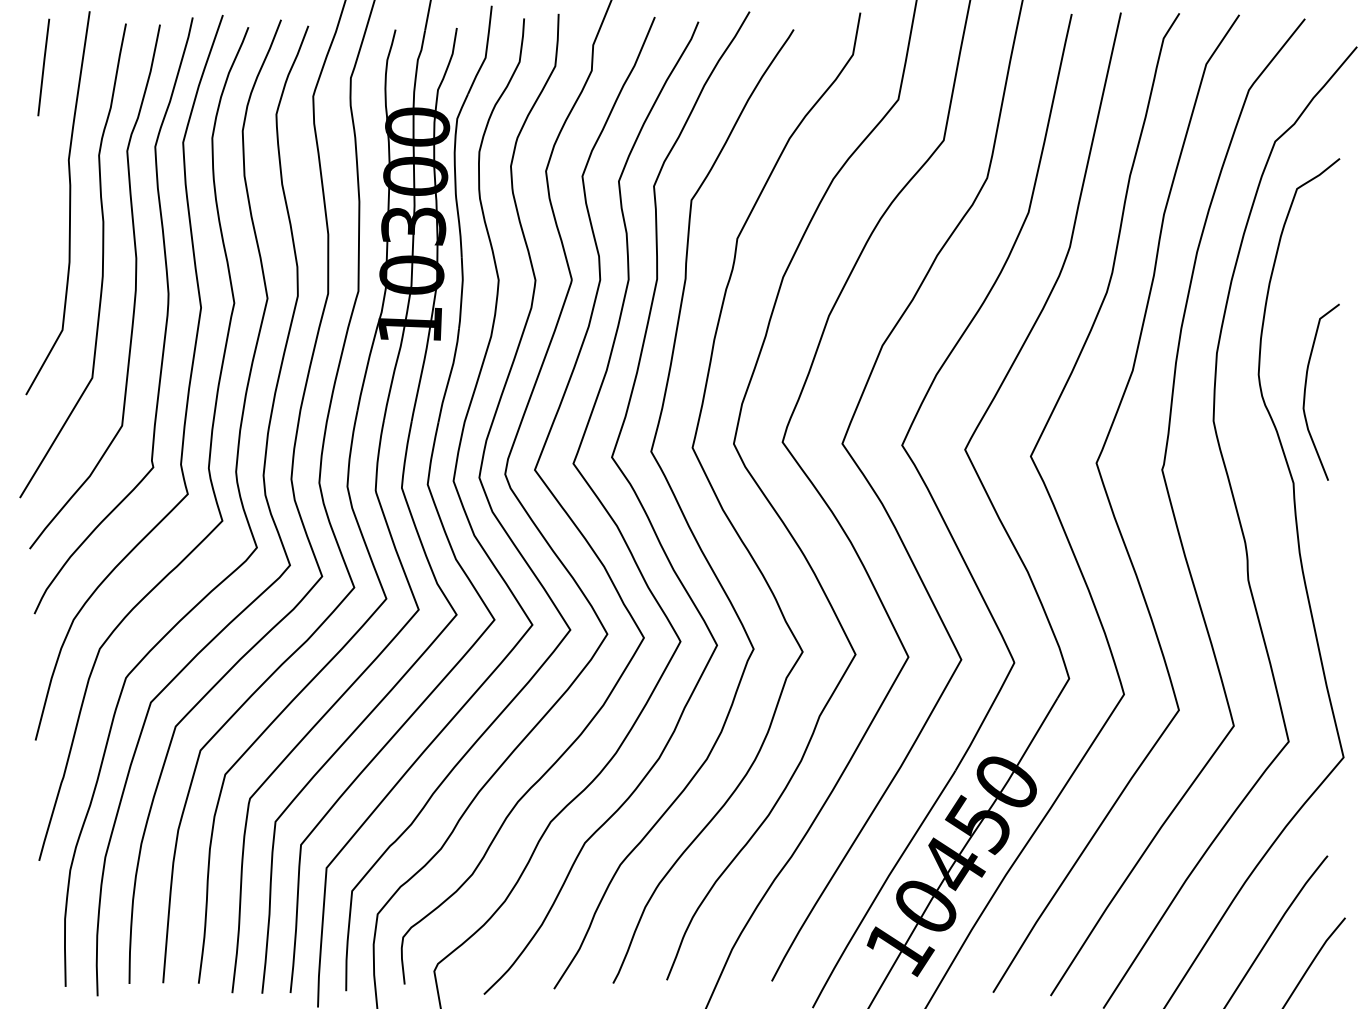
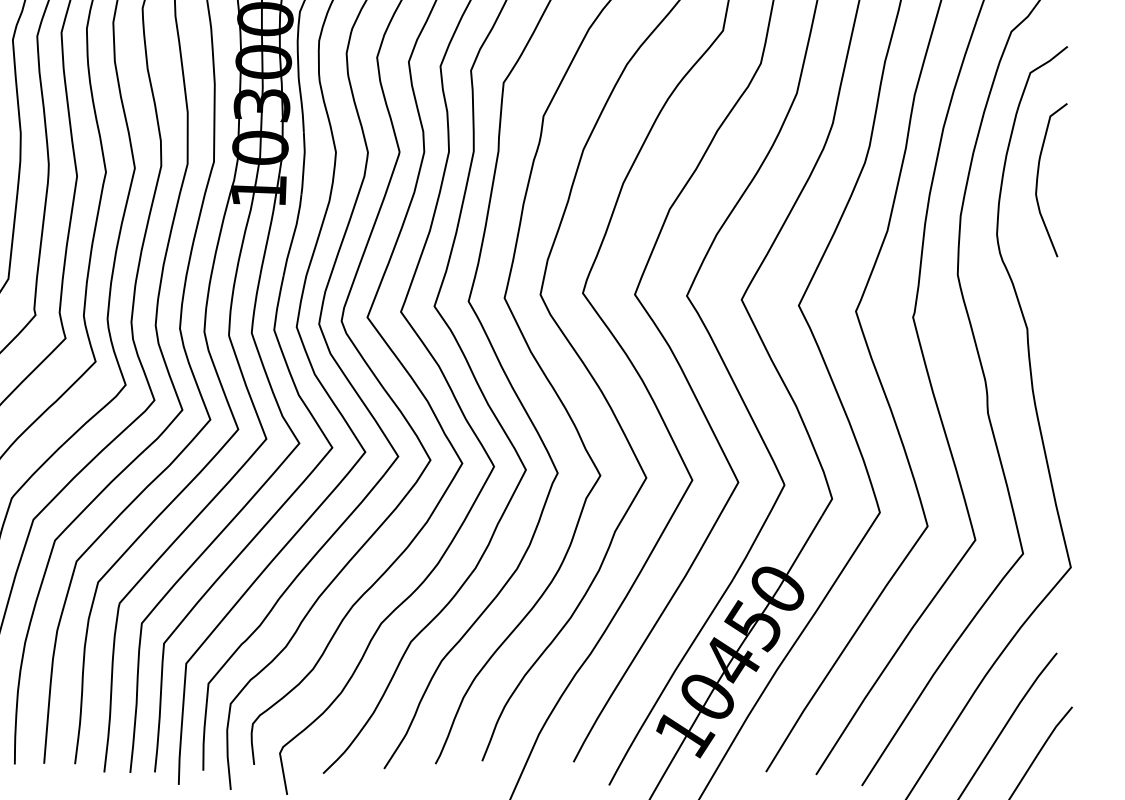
curve: (1306, 387) -> (1038, 176), moved

